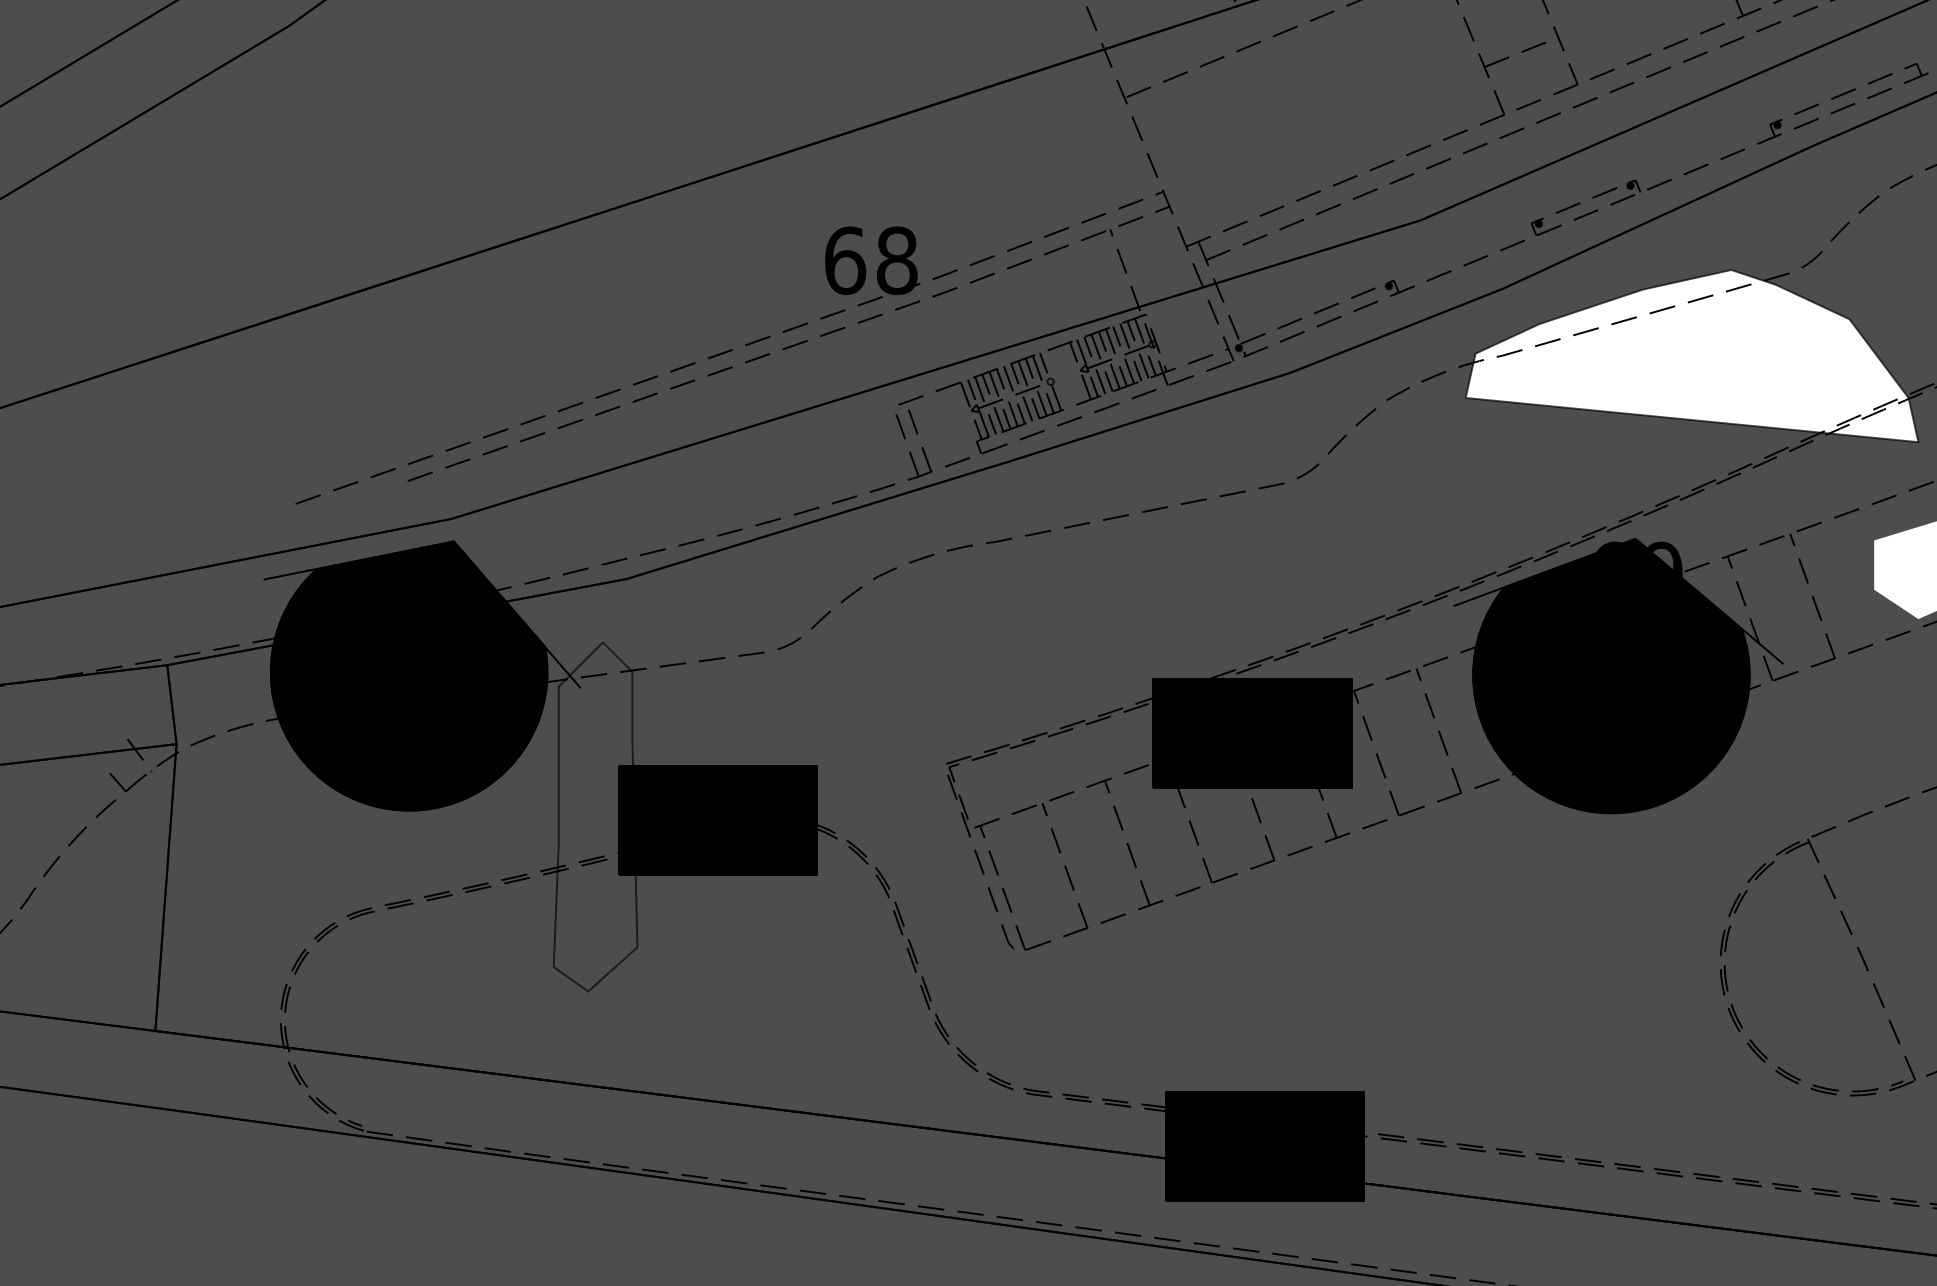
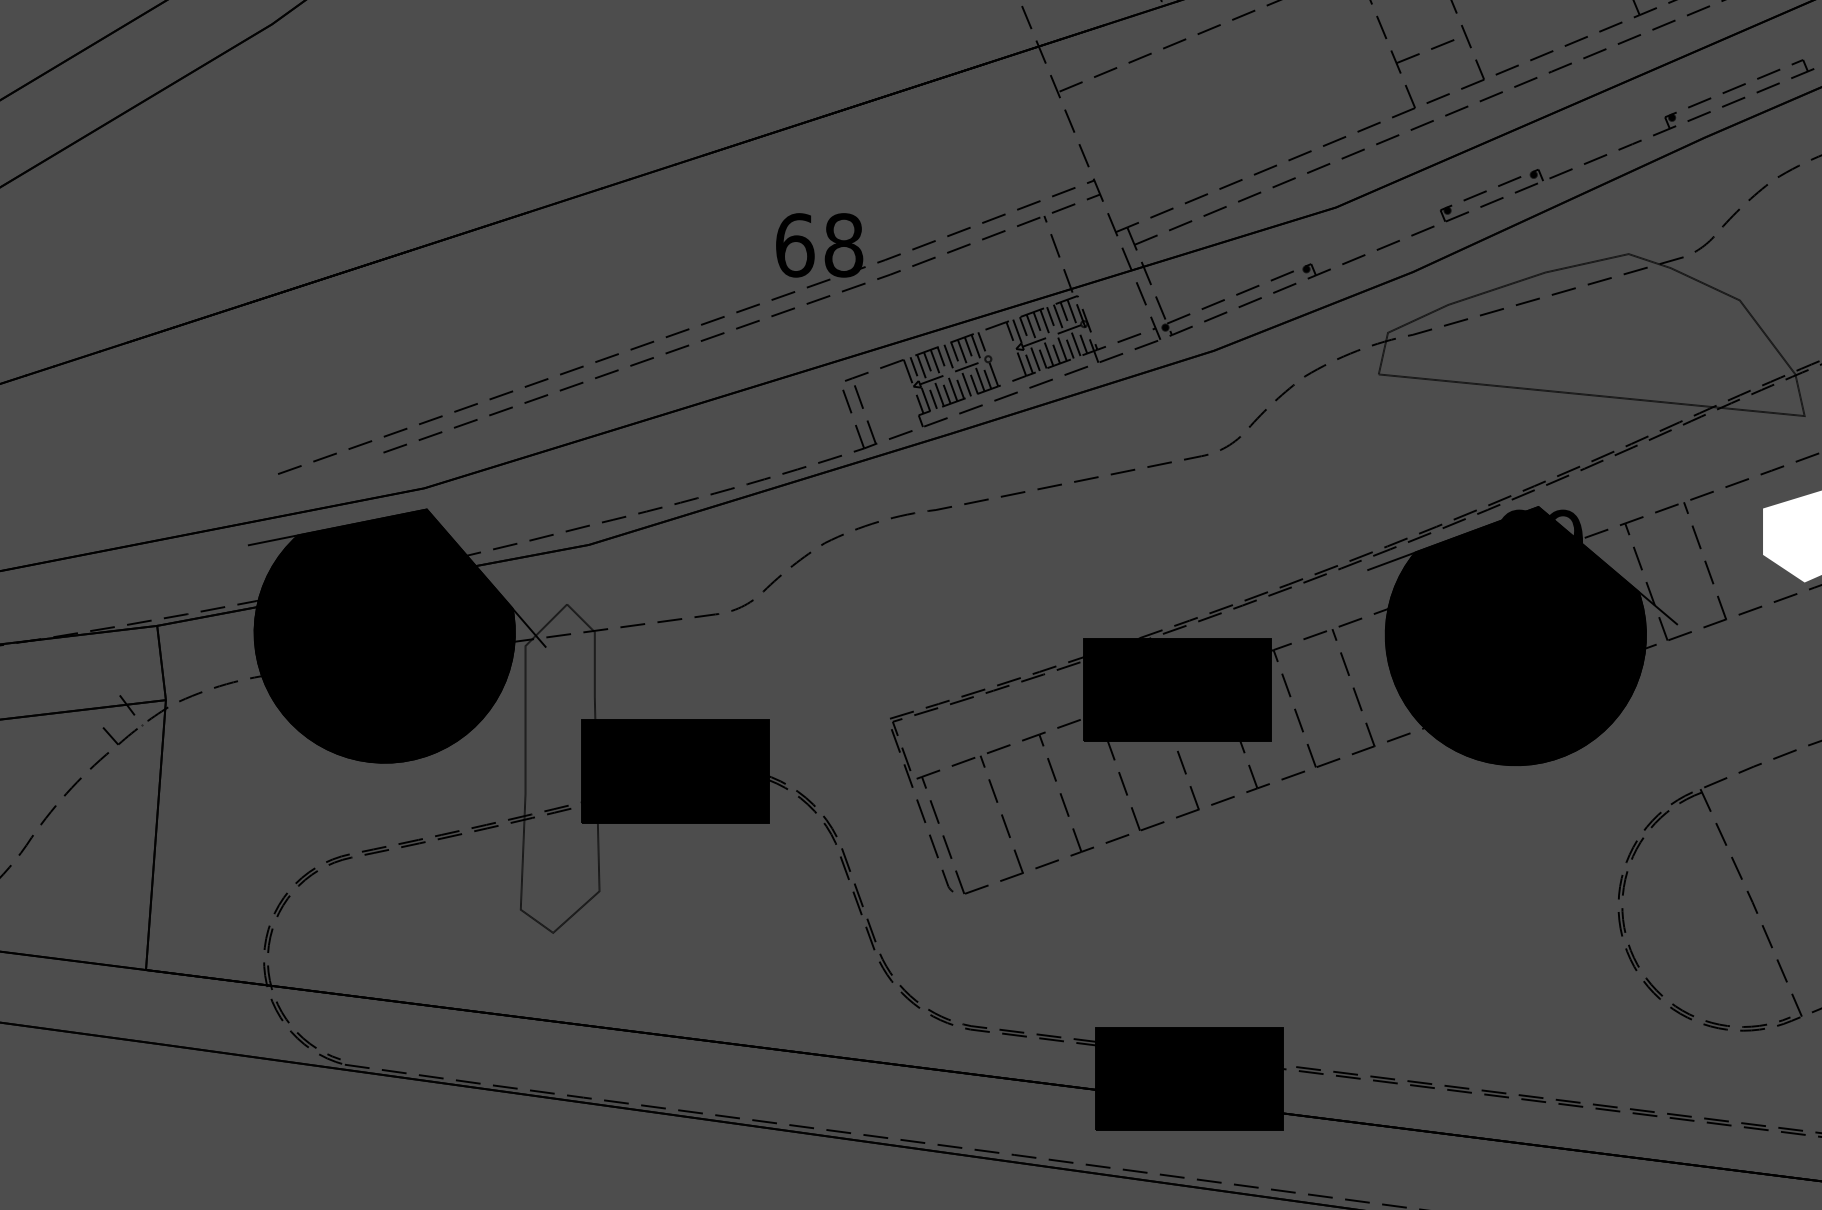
fill: (1691, 356) -> (1591, 335), added

